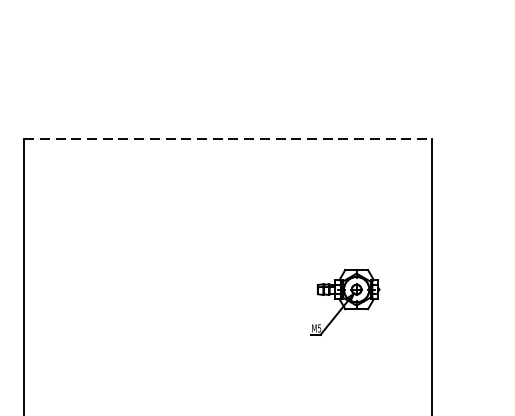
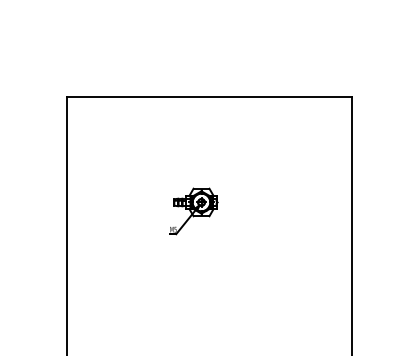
line: (228, 139) -> (209, 97), dashed -> solid
part: (345, 302) -> (193, 211), moved

